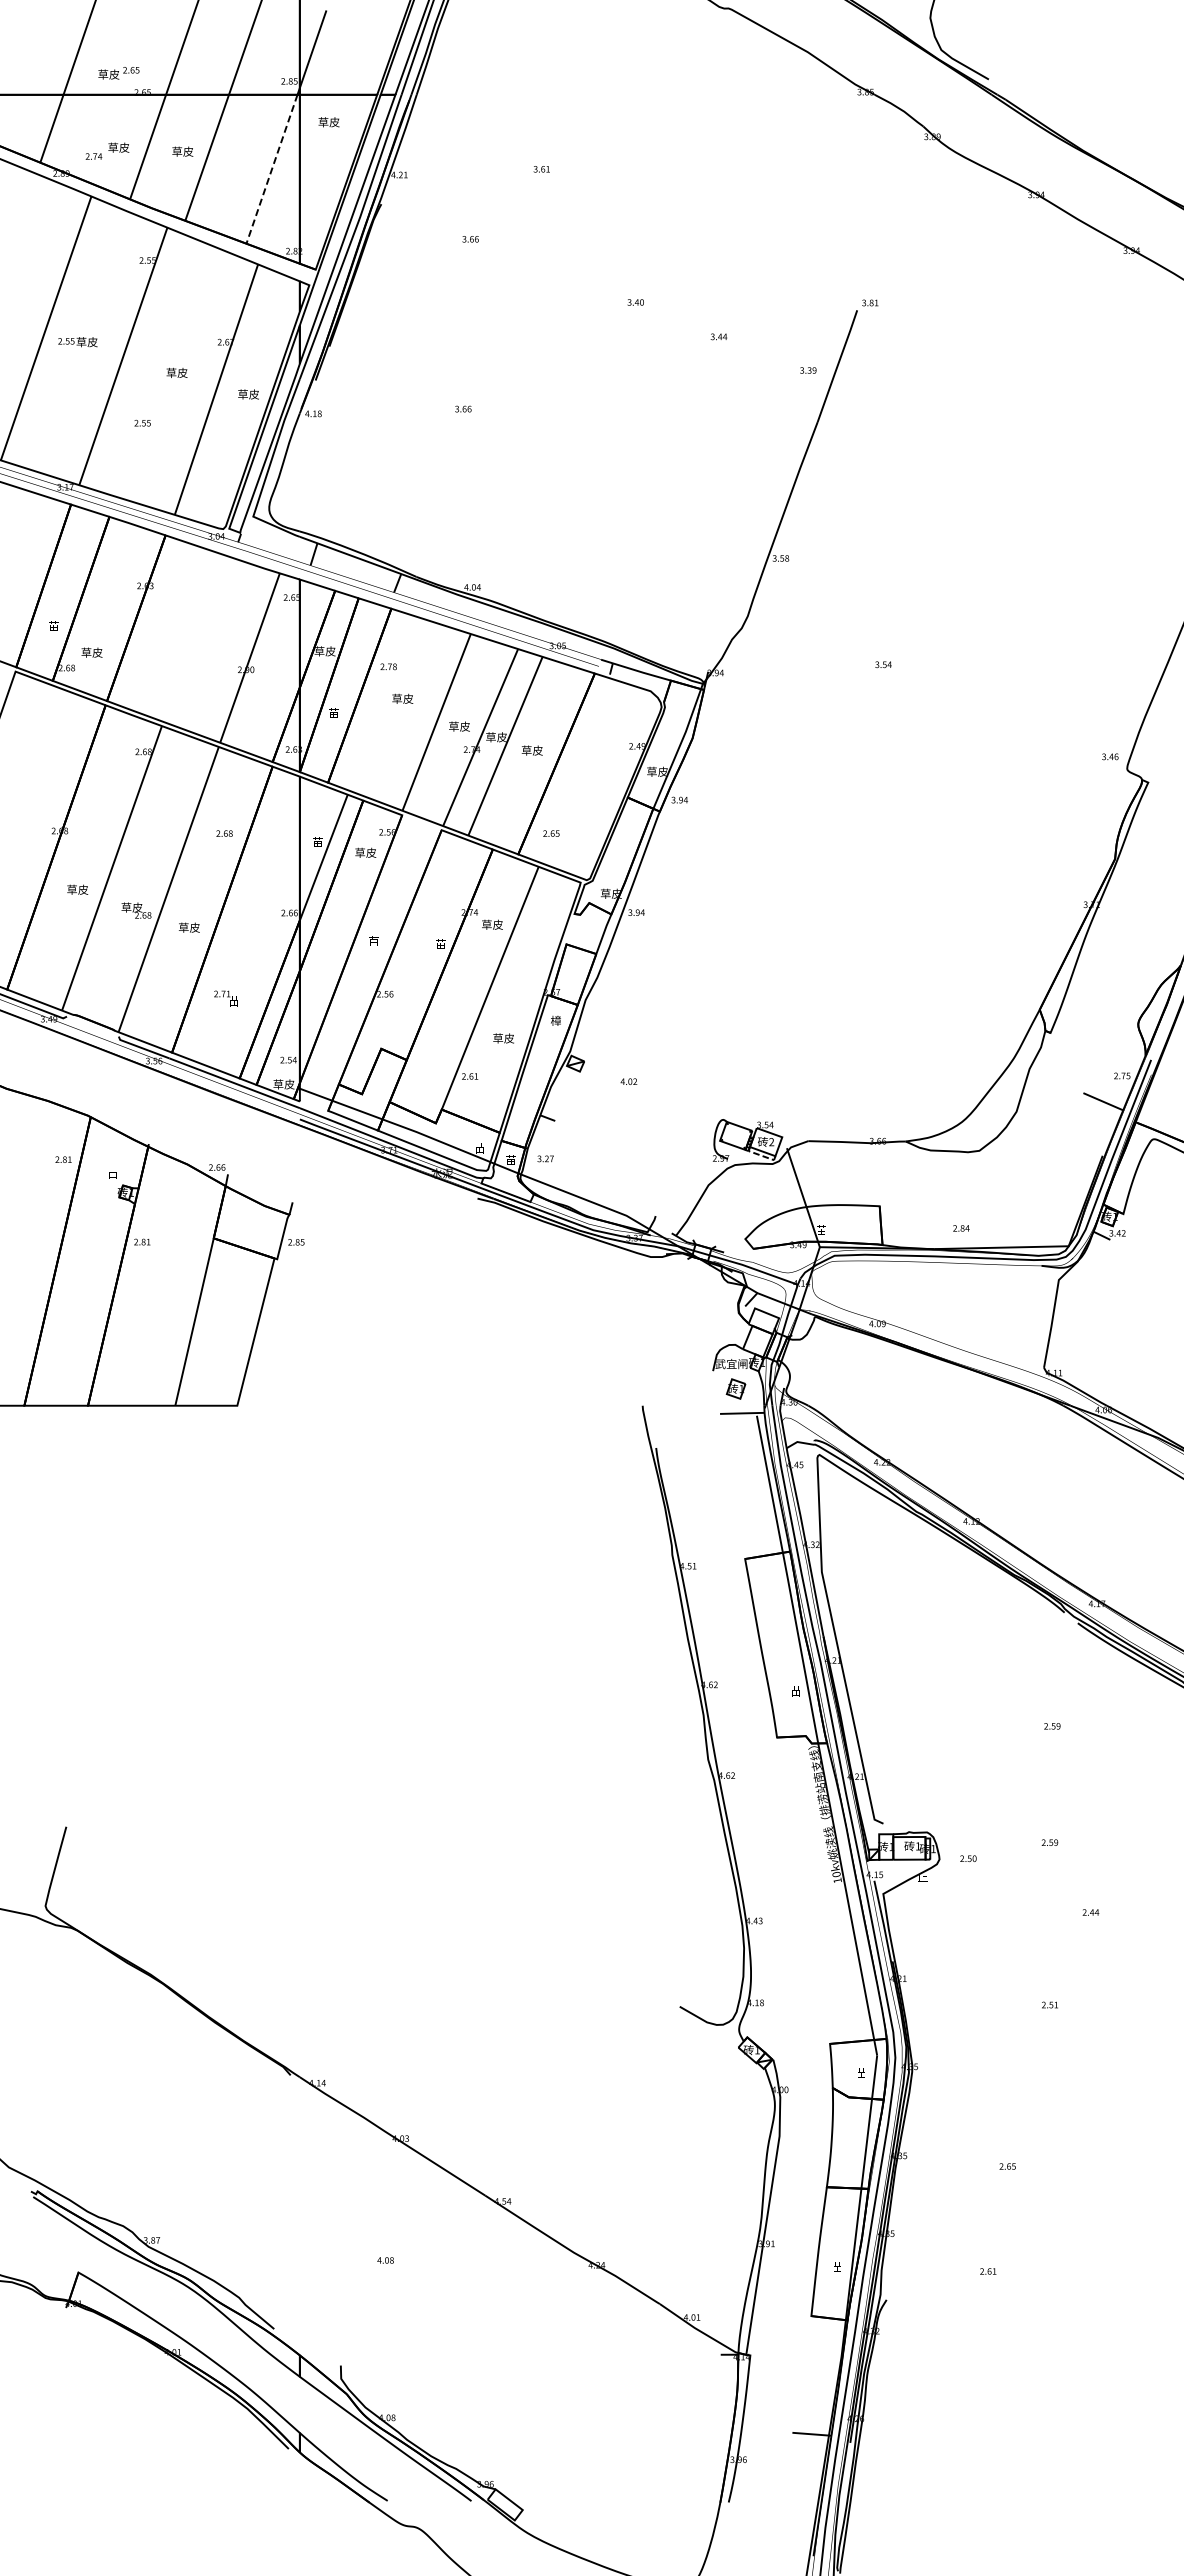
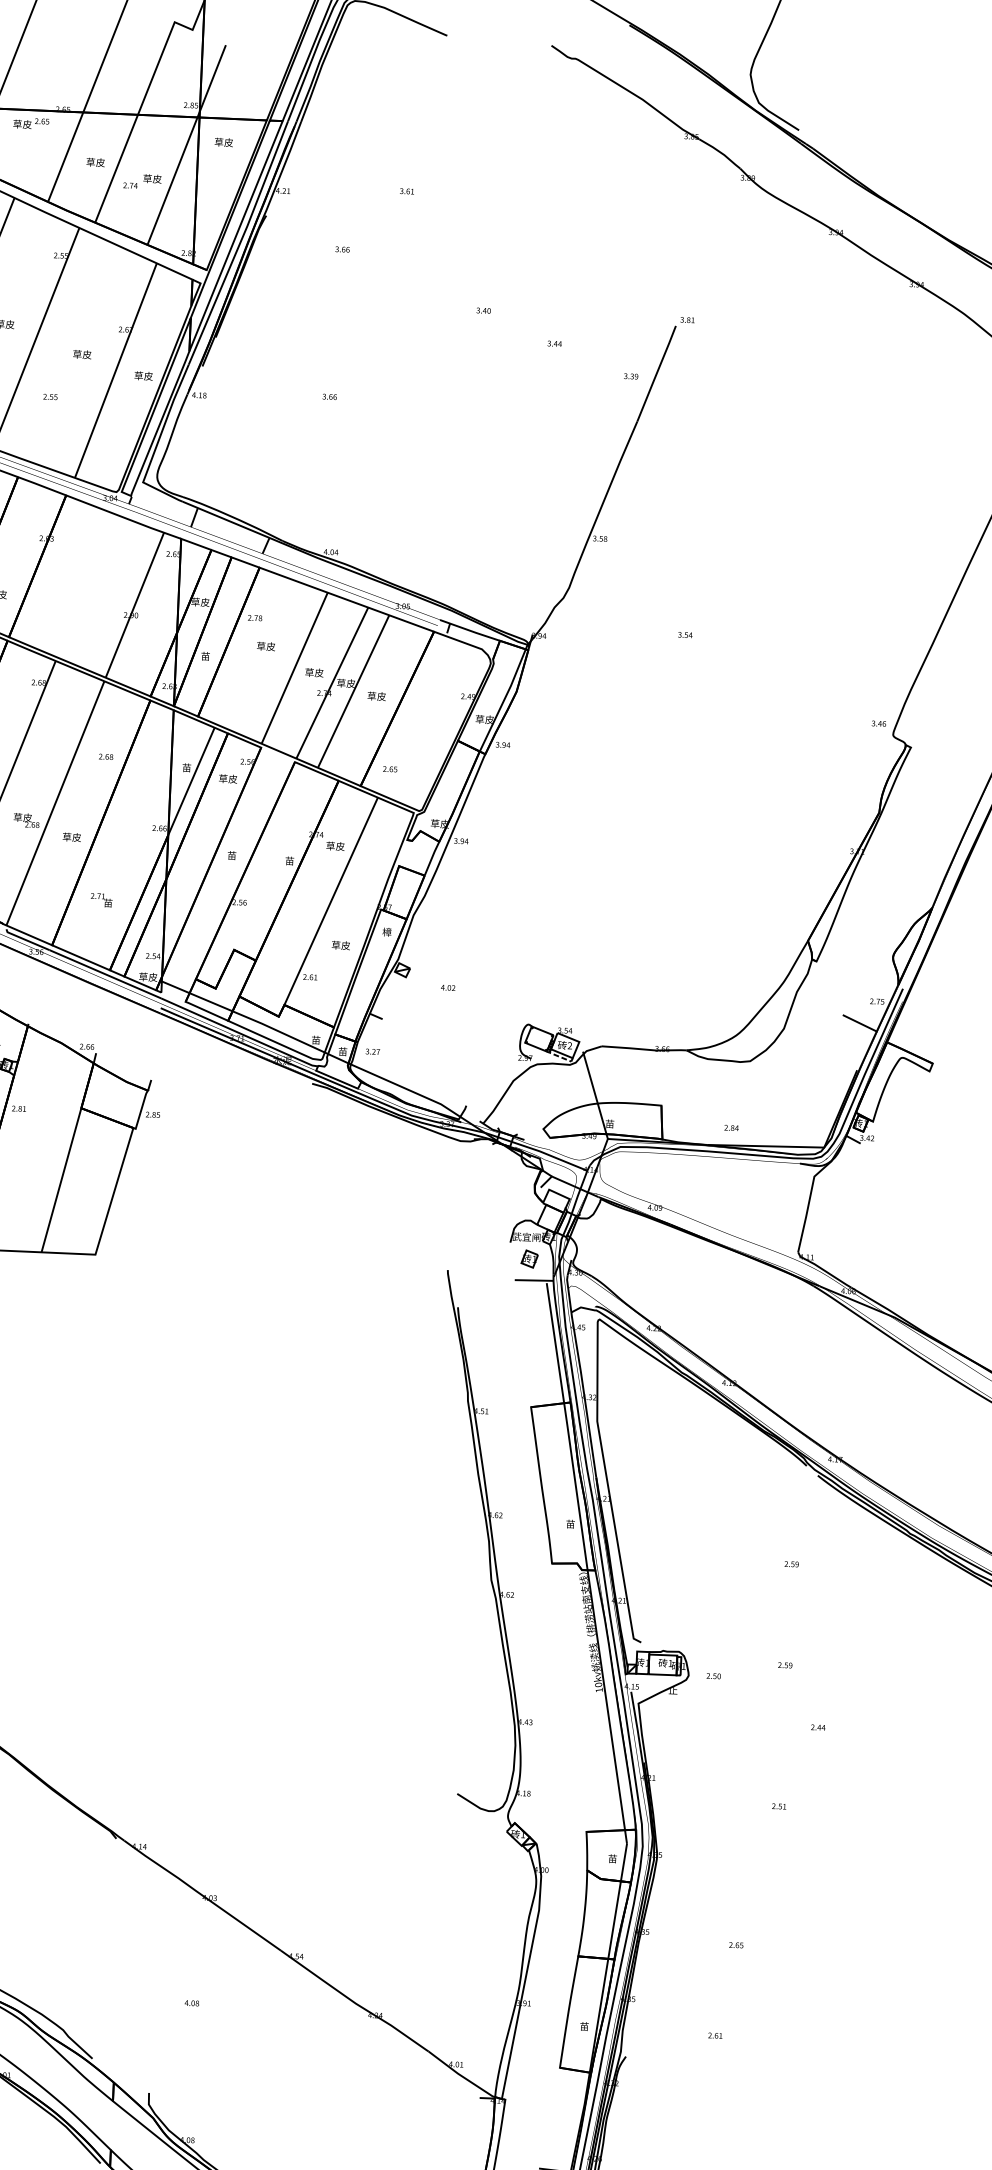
text: (118, 73) -> (30, 123), moved
text: (107, 150) -> (142, 180), moved
line: (272, 169) -> (172, 181), dashed -> solid

